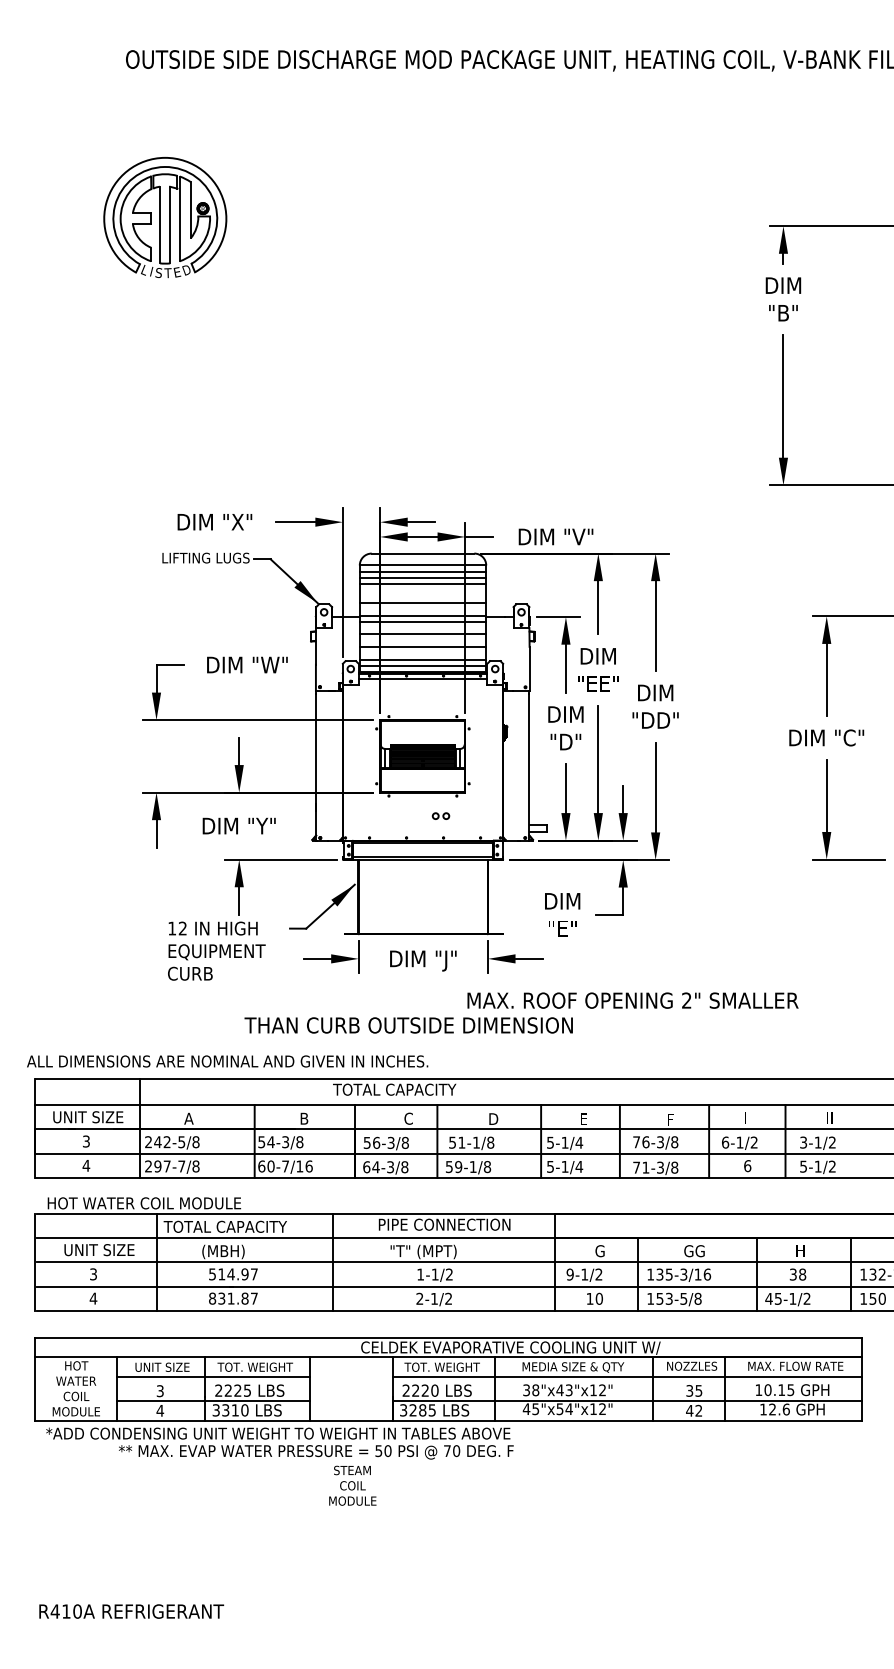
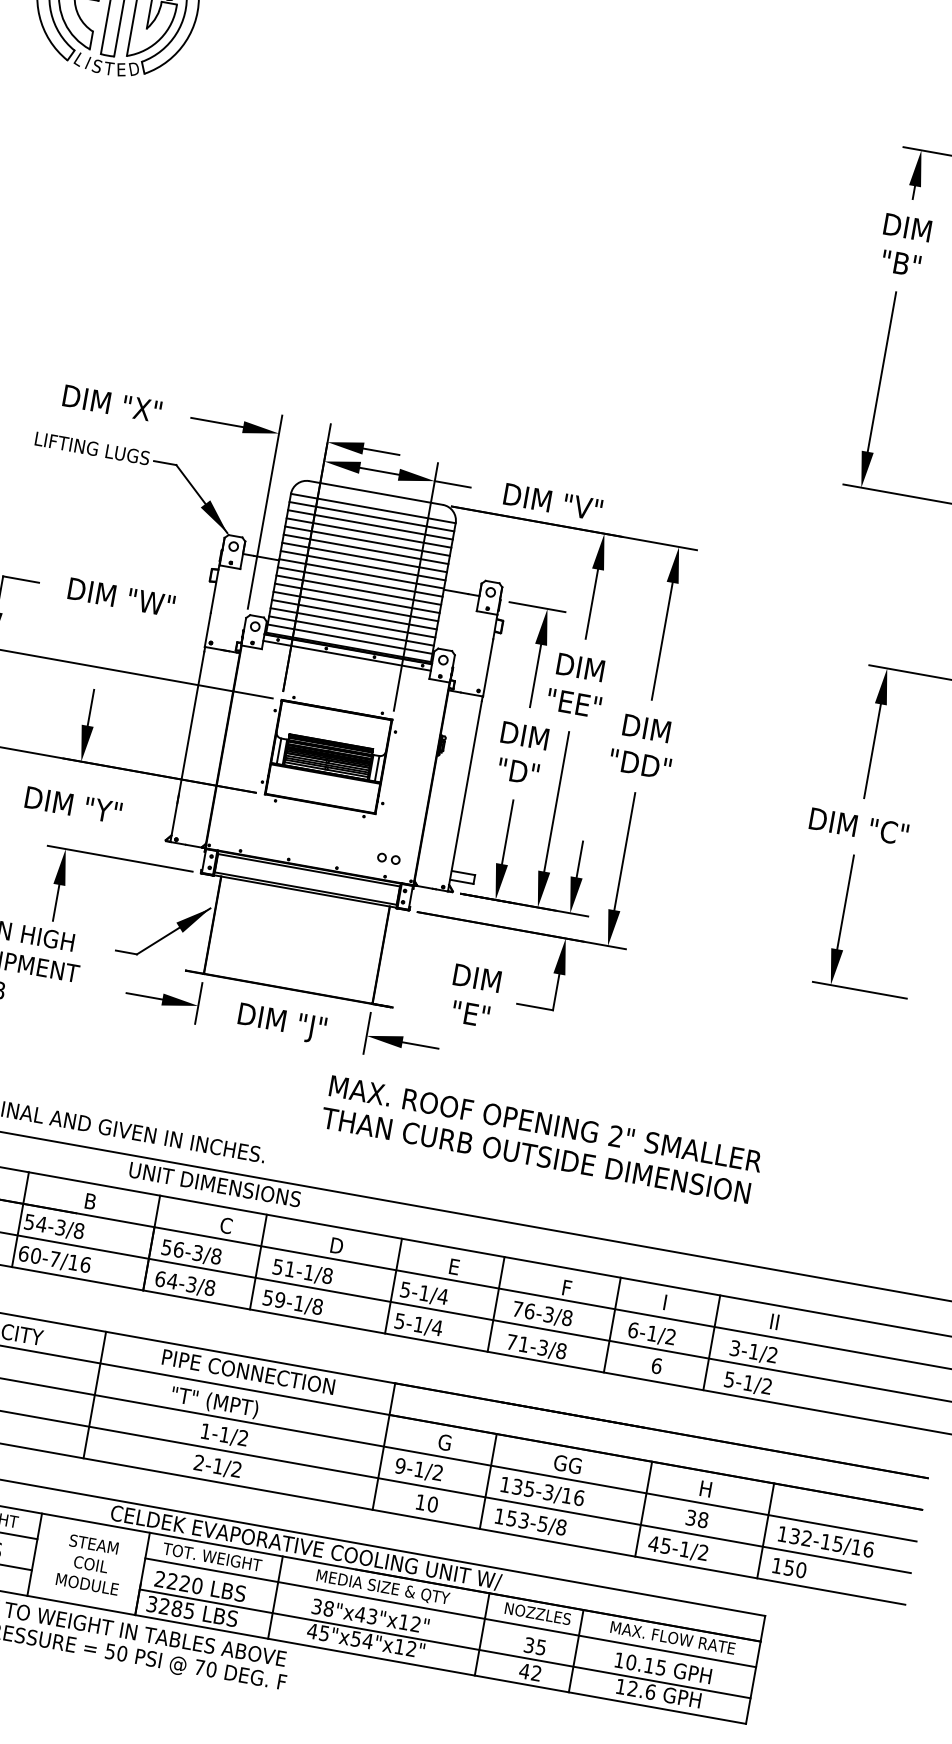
line: (422, 590) -> (366, 540), added
line: (422, 596) -> (365, 548), added
line: (422, 609) -> (362, 565), added
line: (422, 628) -> (358, 590), added
line: (422, 640) -> (355, 606), added
line: (422, 653) -> (352, 623), added
part: (440, 815) -> (388, 857), moved
text: (408, 1025) -> (535, 1155), moved
text: (394, 1089) -> (214, 1184), TOTAL CAPACITY -> UNIT DIMENSIONS
text: (352, 1485) -> (90, 1563), moved

